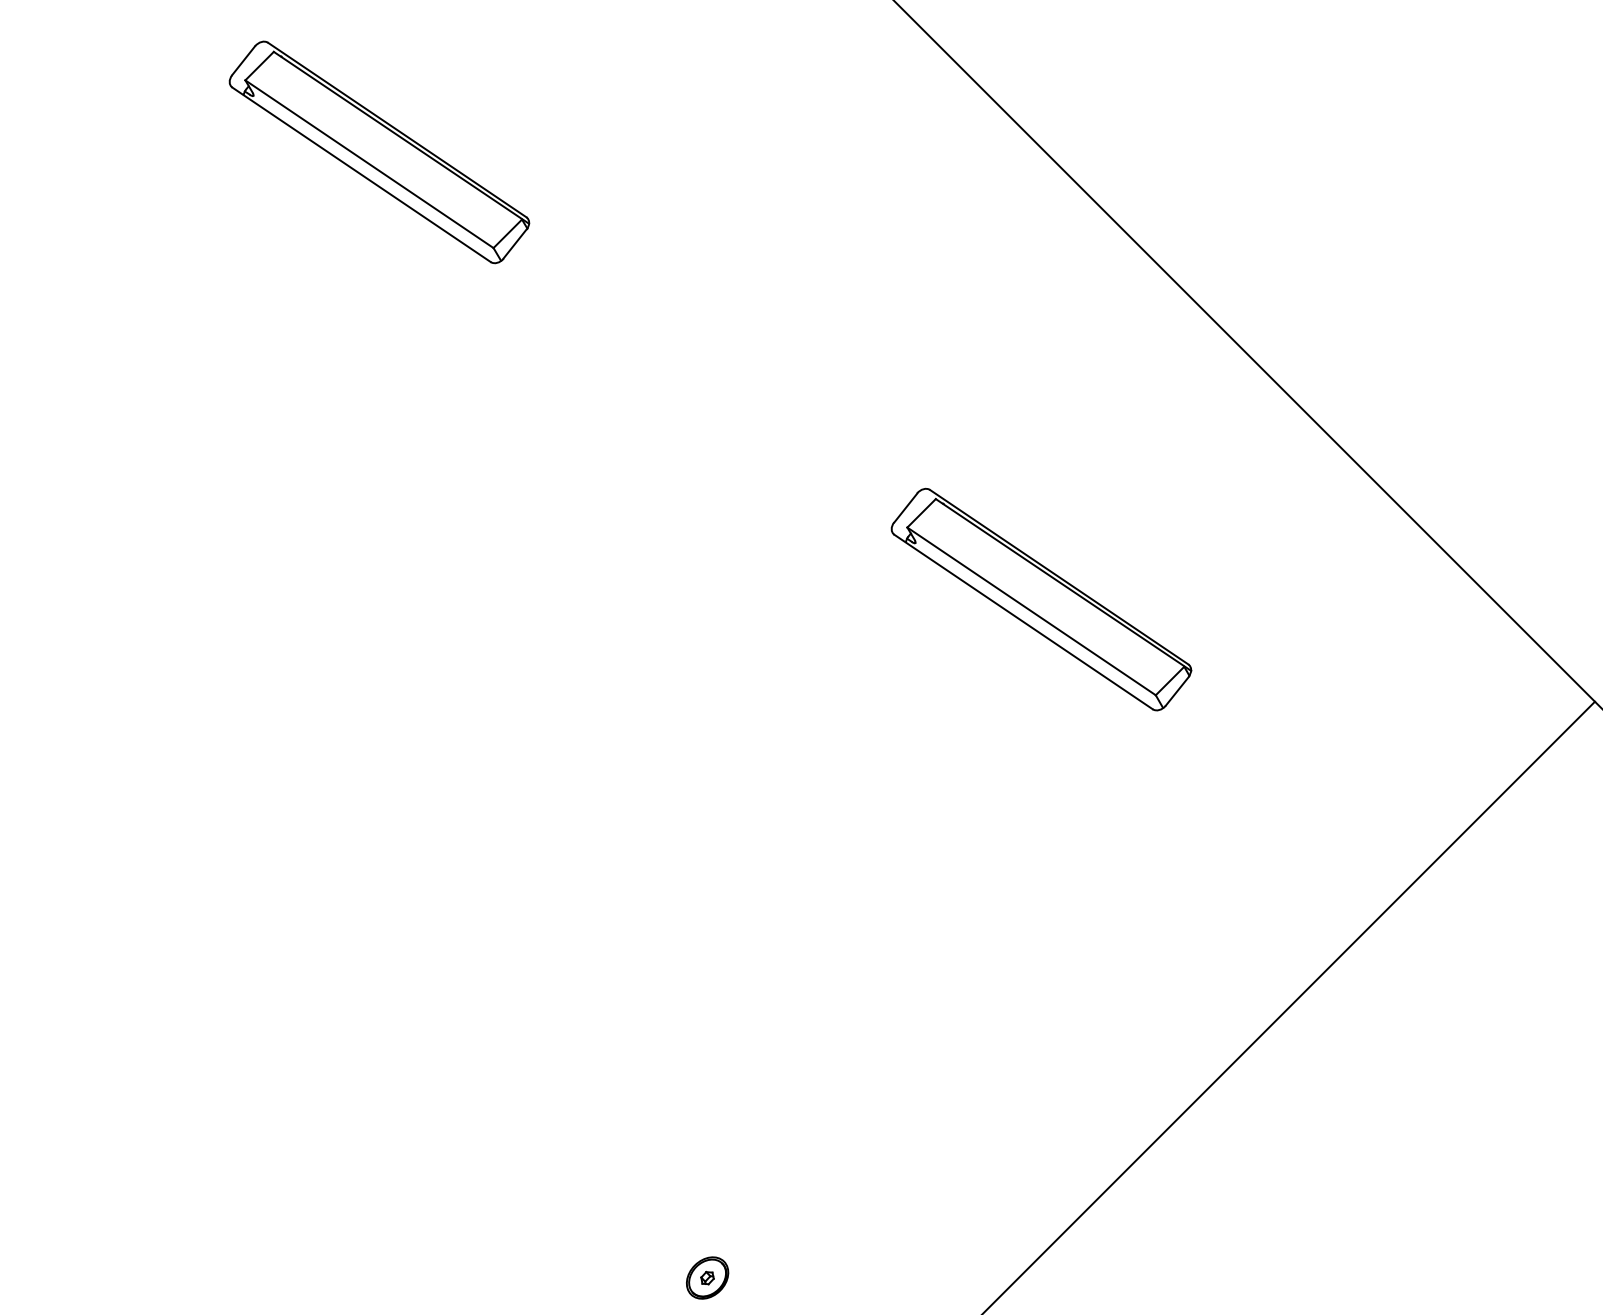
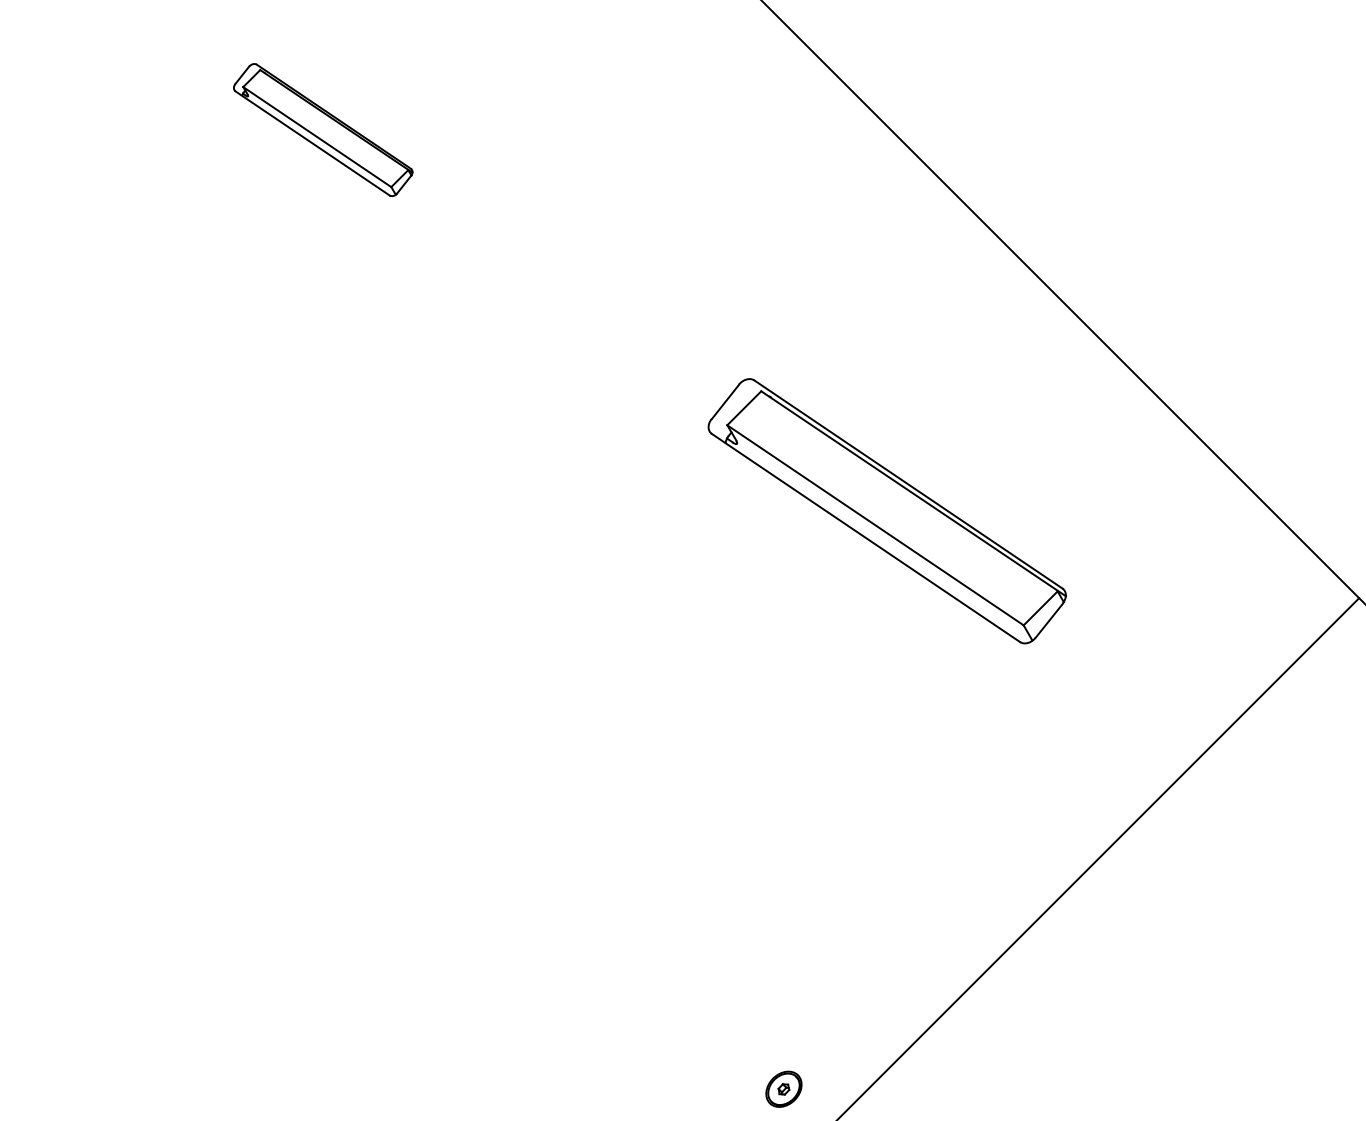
part: (378, 151) -> (322, 129), size x0.7
part: (1041, 598) -> (887, 510), size x1.4
part: (707, 1277) -> (783, 1088), moved

